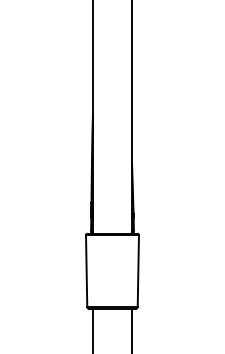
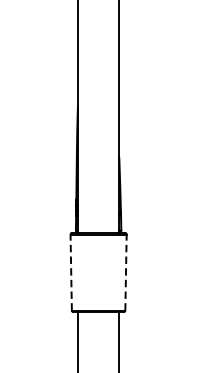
line: (86, 271) -> (71, 272), solid -> dashed
line: (138, 271) -> (126, 272), solid -> dashed

